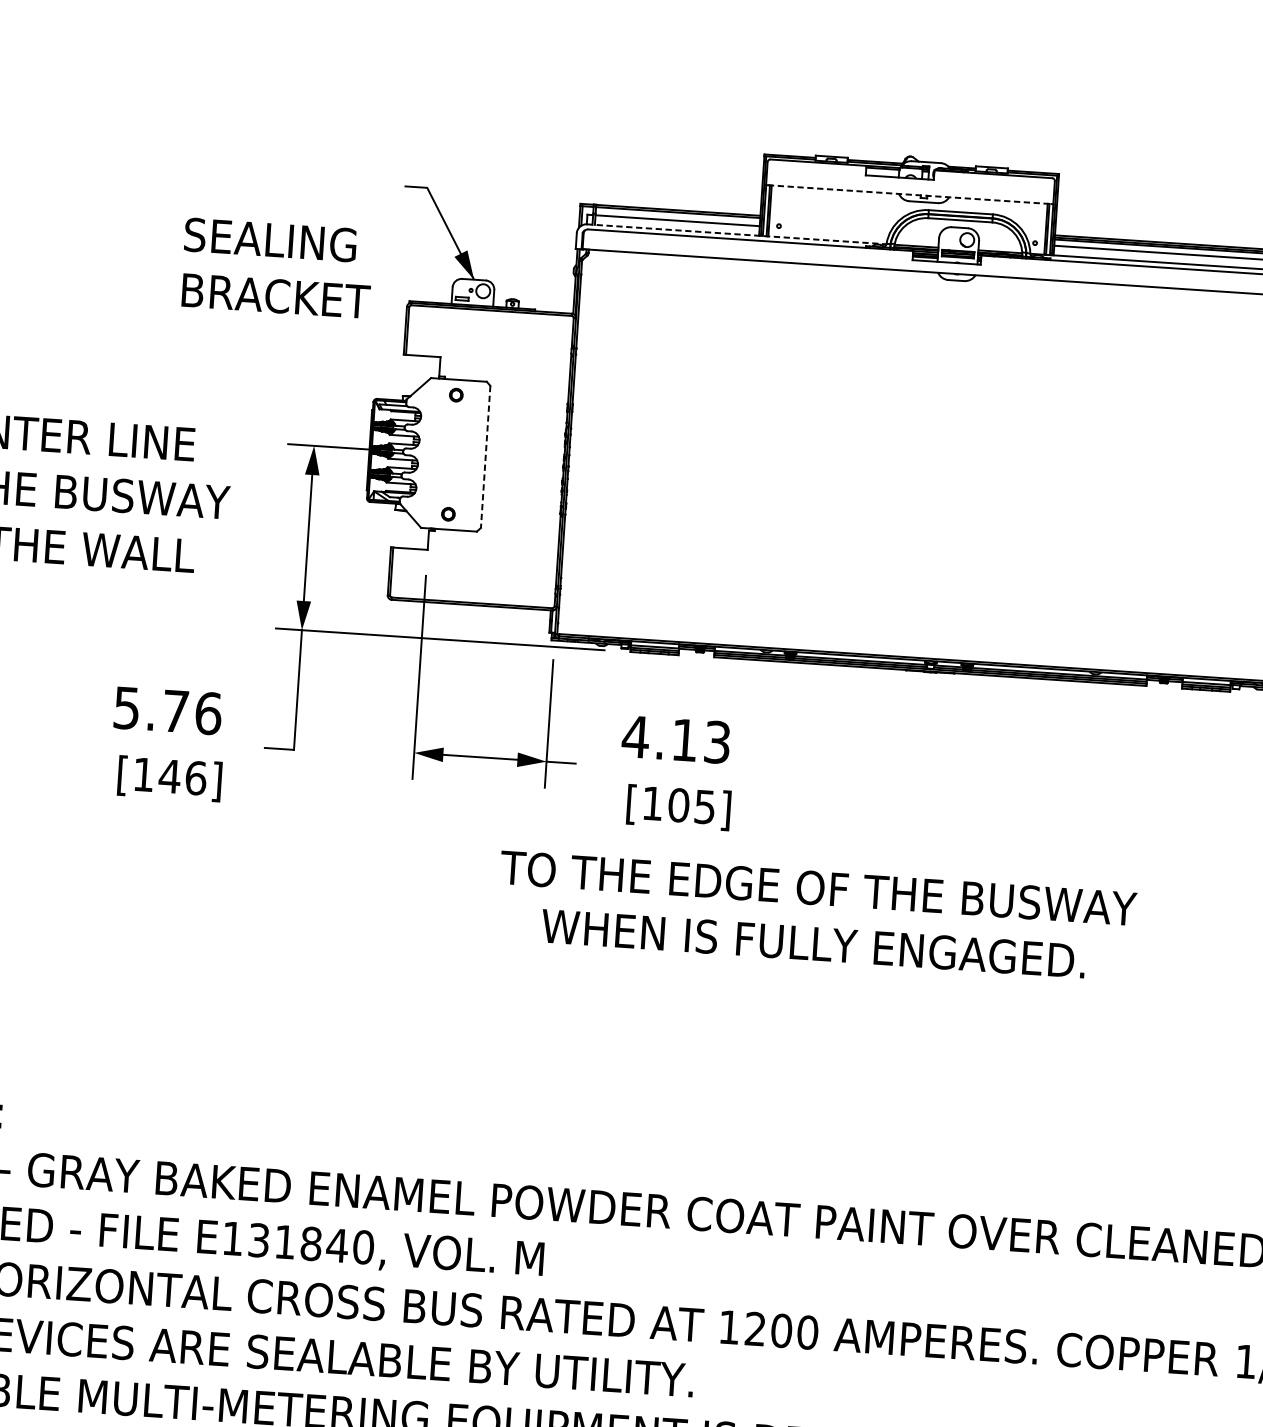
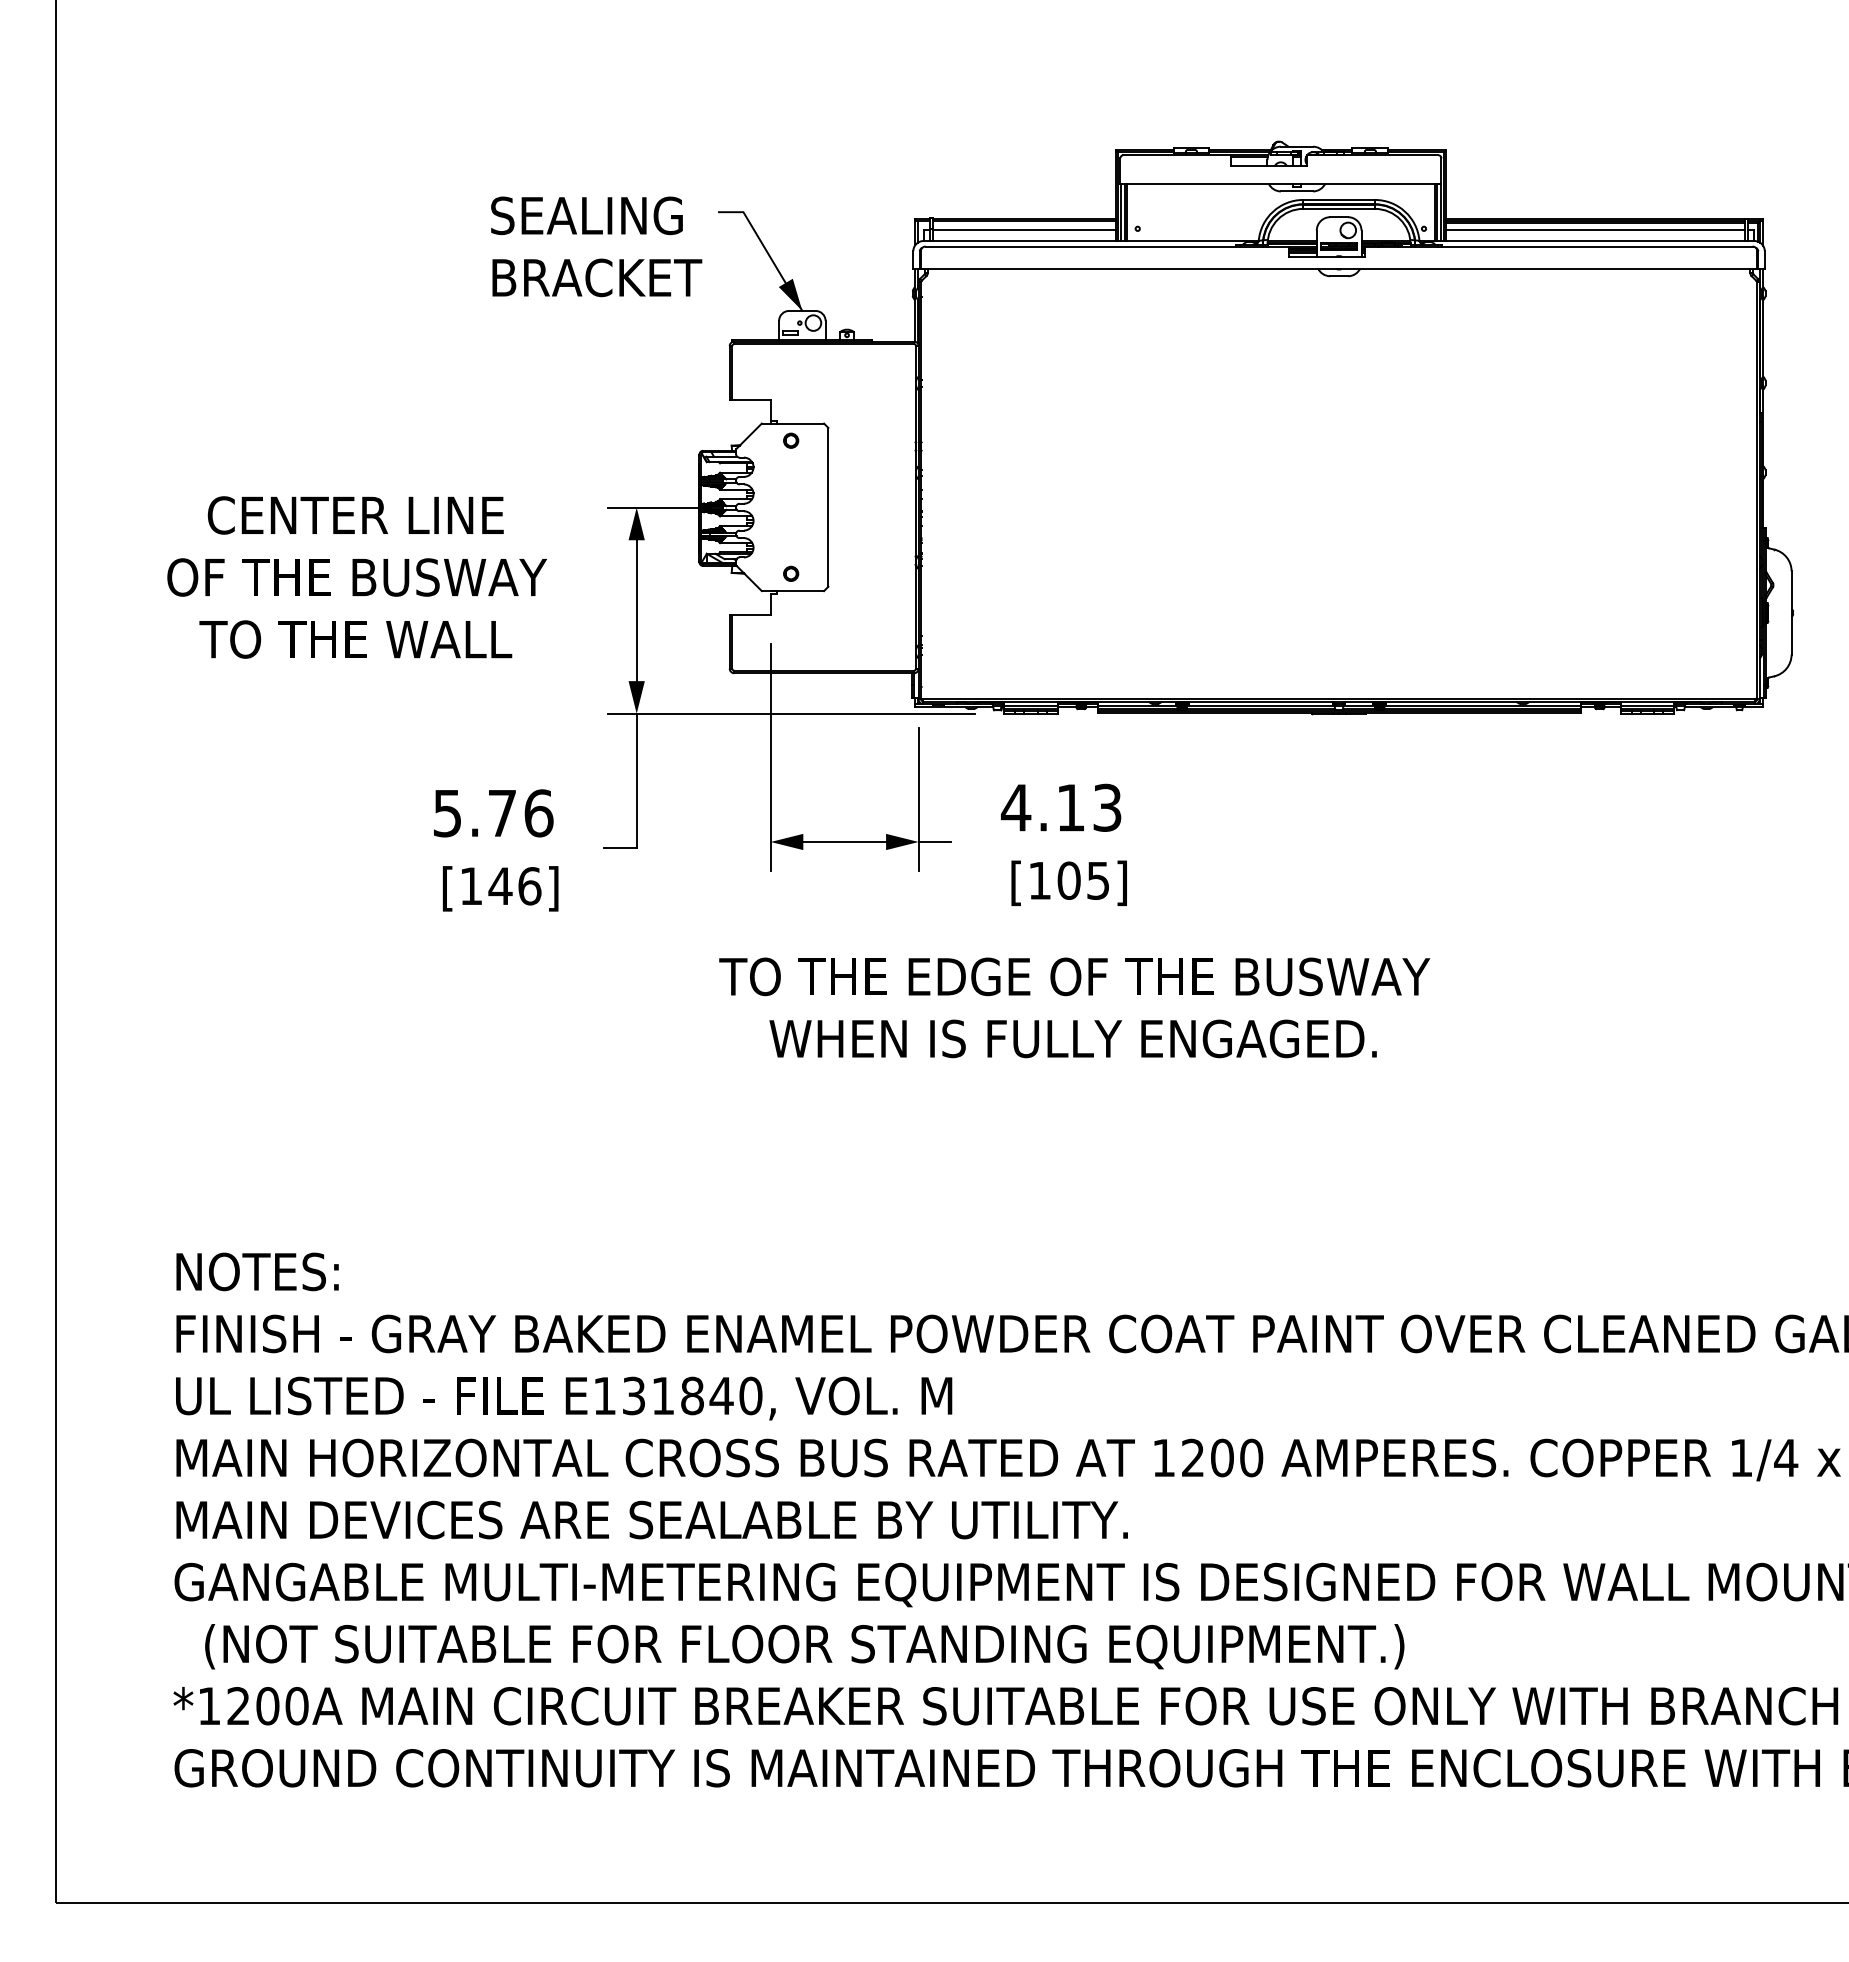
line: (909, 195) -> (1280, 184), dashed -> solid
line: (736, 234) -> (1091, 241), dashed -> solid
text: (277, 268) -> (596, 246), moved
line: (485, 457) -> (828, 507), dashed -> solid
text: (816, 915) -> (1074, 1007), moved

